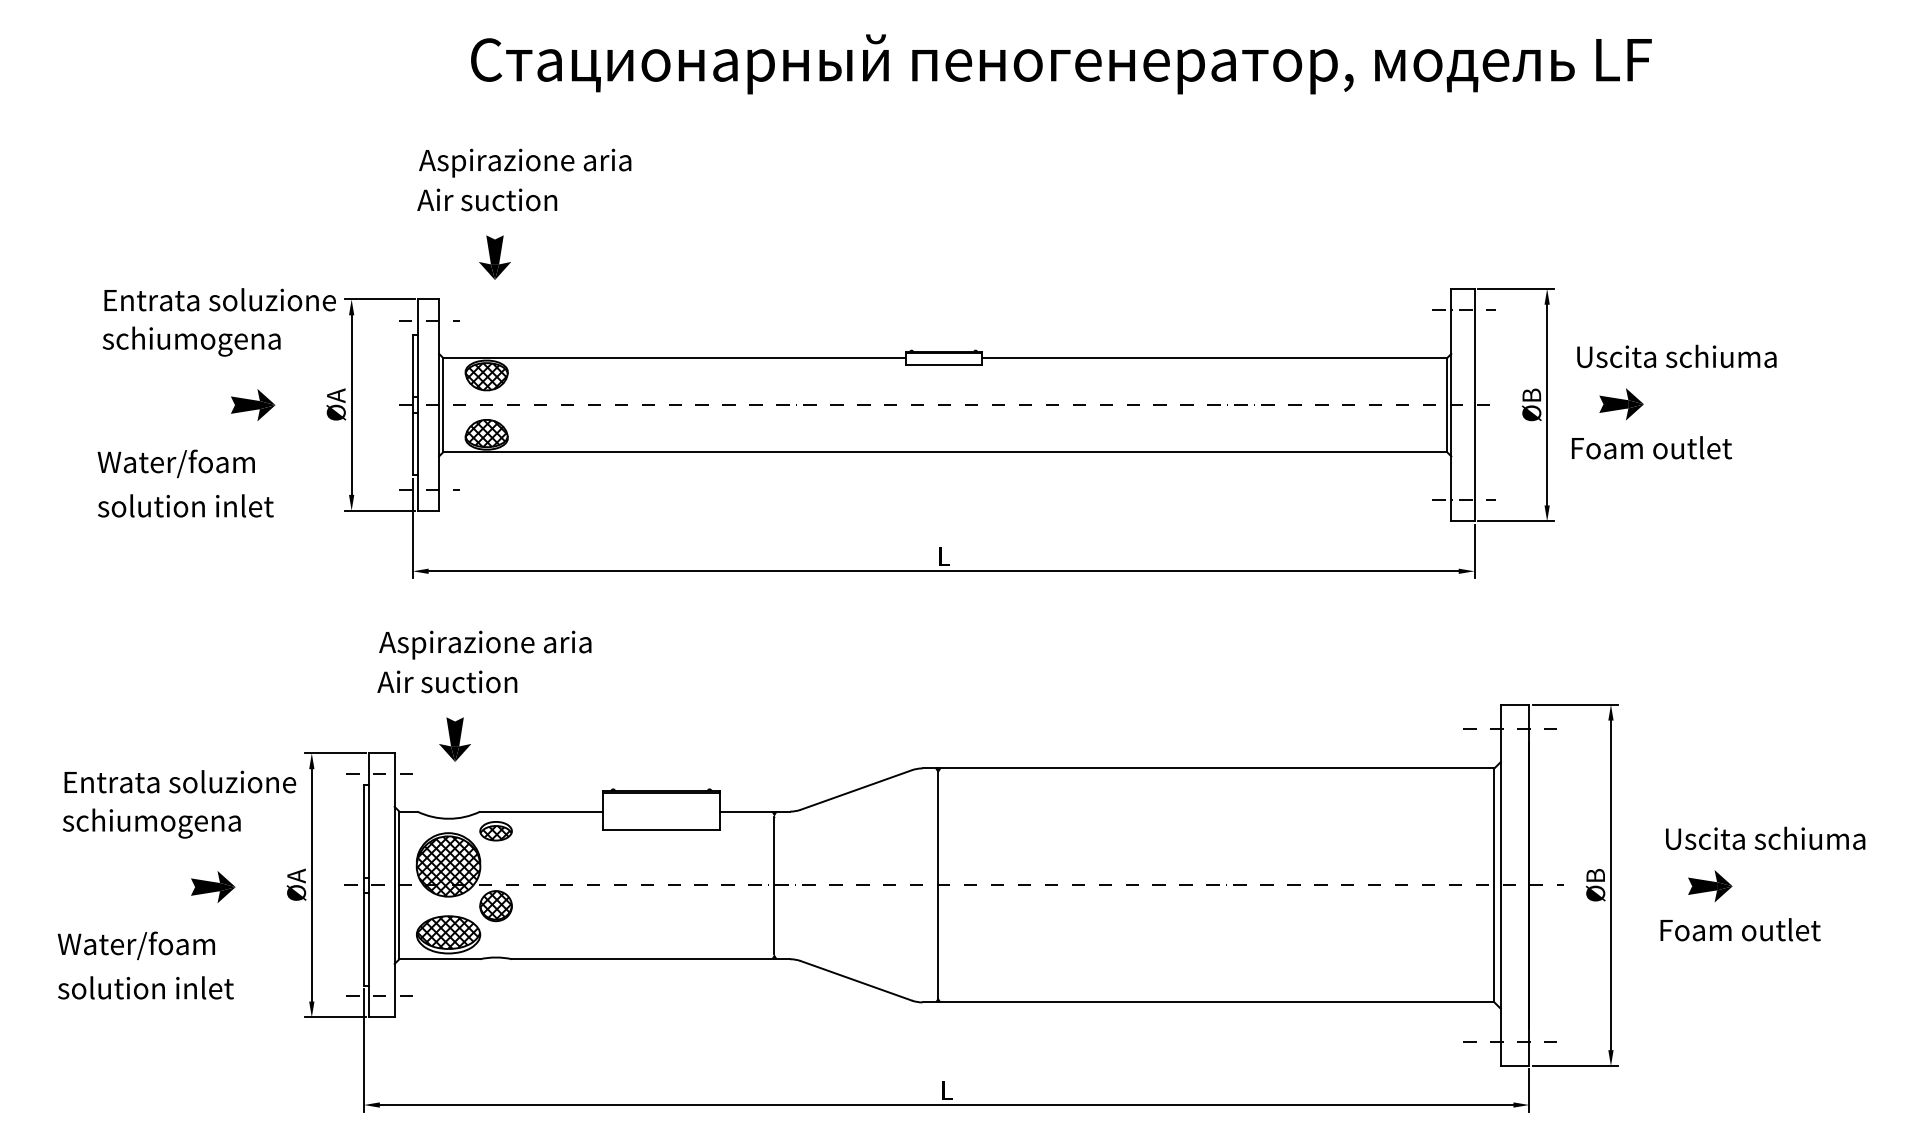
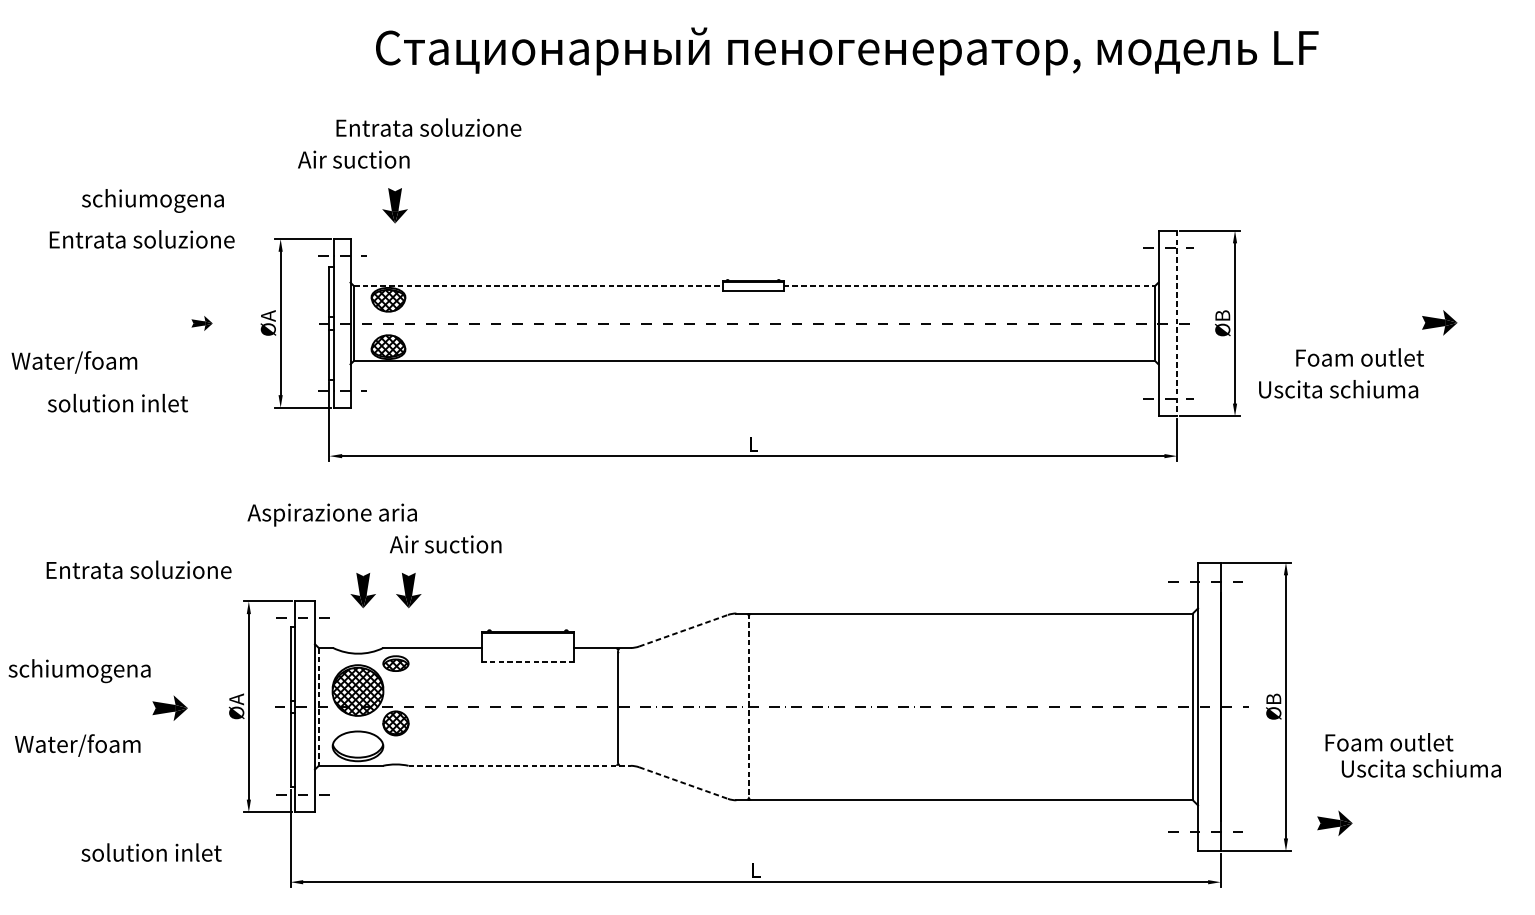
text: (536, 162) -> (428, 129), Aspirazione aria -> Entrata soluzione
text: (487, 199) -> (353, 159), moved
text: (219, 299) -> (141, 239), moved
text: (191, 341) -> (152, 200), moved
text: (1676, 355) -> (1338, 388), moved
line: (675, 358) -> (539, 286), solid -> dashed
line: (1214, 358) -> (969, 286), solid -> dashed
part: (253, 404) -> (202, 322), size x0.6
part: (1621, 404) -> (1439, 322), moved
line: (1474, 405) -> (1177, 323), solid -> dashed
text: (1651, 447) -> (1359, 357), moved
text: (175, 463) -> (73, 362), moved
text: (185, 505) -> (117, 402), moved
text: (485, 644) -> (332, 514), moved
text: (447, 681) -> (445, 544), moved
part: (511, 739) -> (408, 590), added
text: (180, 781) -> (139, 569), moved
line: (856, 789) -> (683, 630), solid -> dashed
text: (151, 823) -> (79, 671), moved
line: (660, 829) -> (527, 662), solid -> dashed
text: (1765, 837) -> (1421, 767), moved
line: (399, 885) -> (318, 706), solid -> dashed
line: (938, 885) -> (749, 706), solid -> dashed
part: (1710, 886) -> (1335, 823), moved
hatch: (447, 932) -> (357, 744), removed
text: (135, 945) -> (76, 745), moved
line: (651, 959) -> (520, 766), solid -> dashed
line: (856, 980) -> (683, 782), solid -> dashed
text: (145, 987) -> (151, 852), moved

